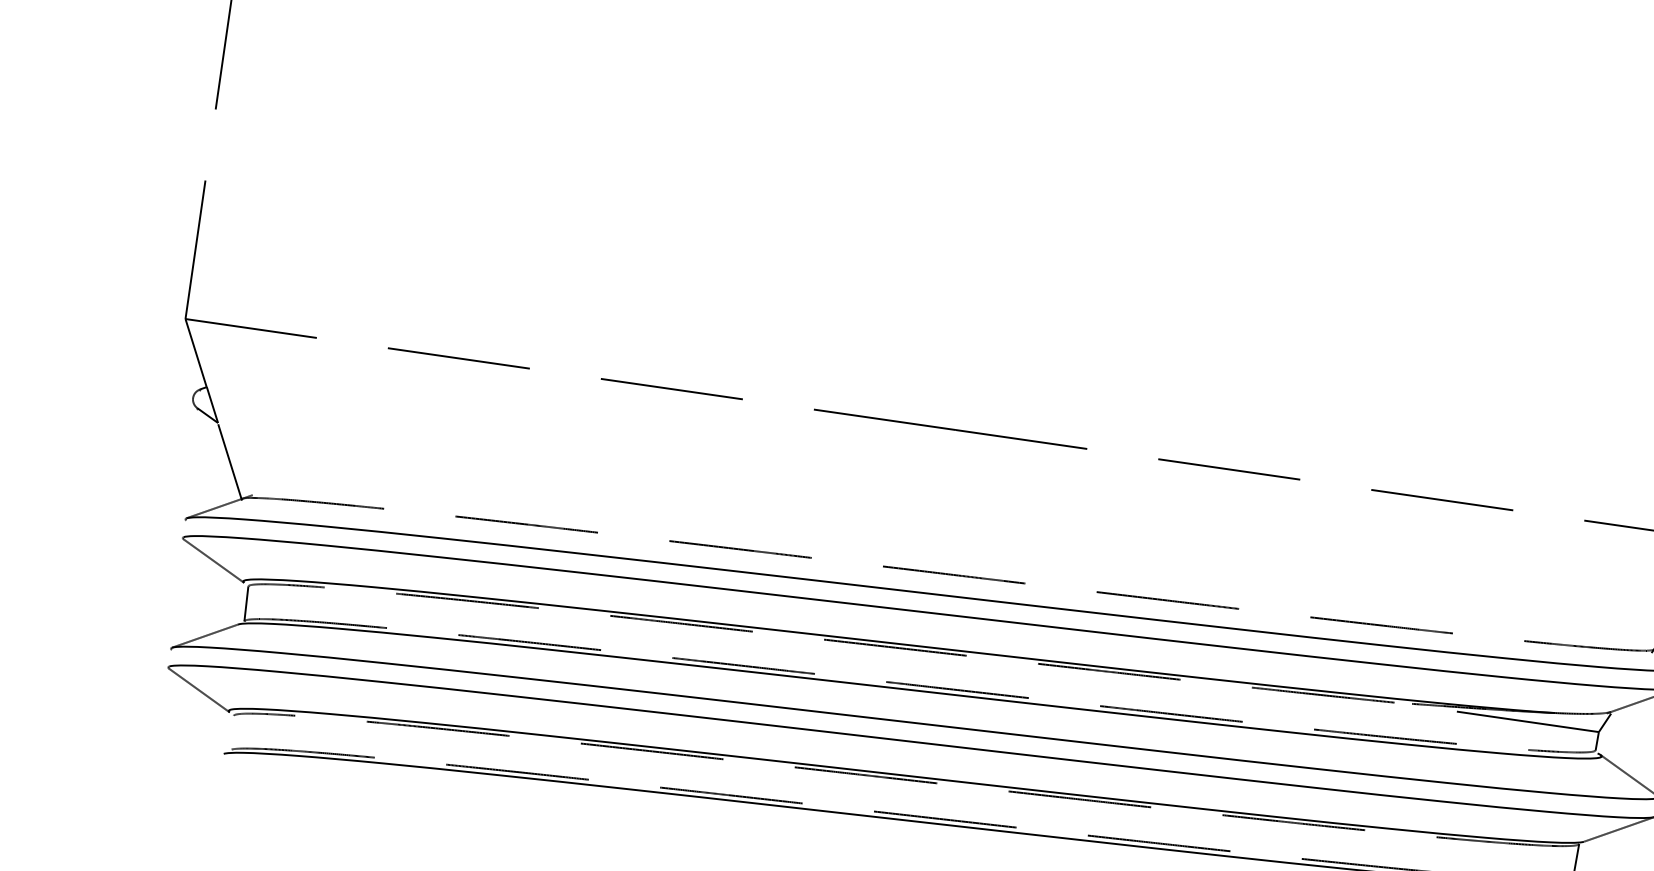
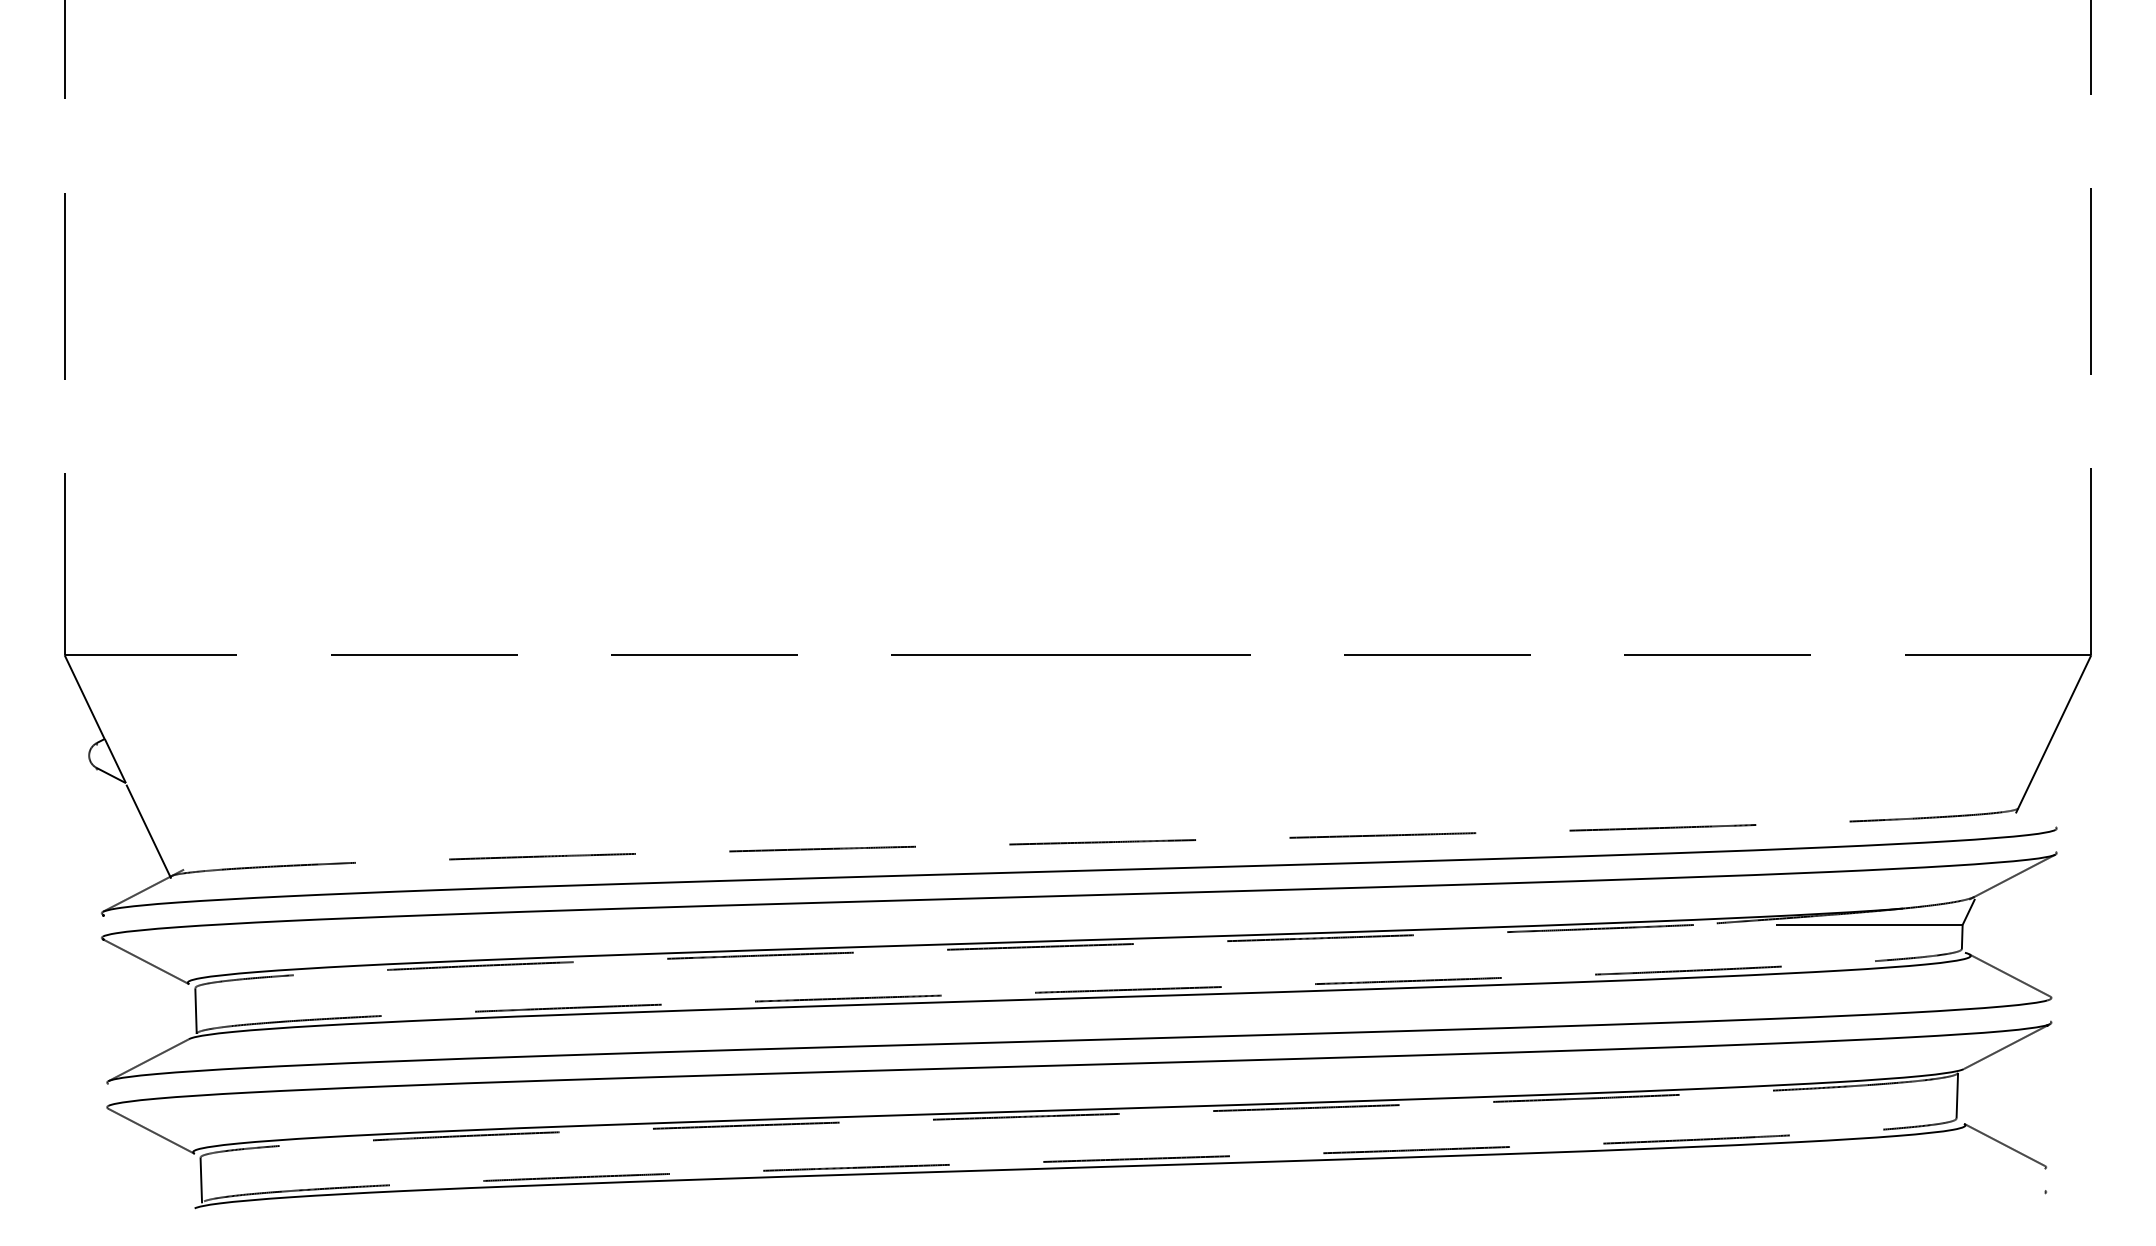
line: (231, 733) -> (201, 1180), added

